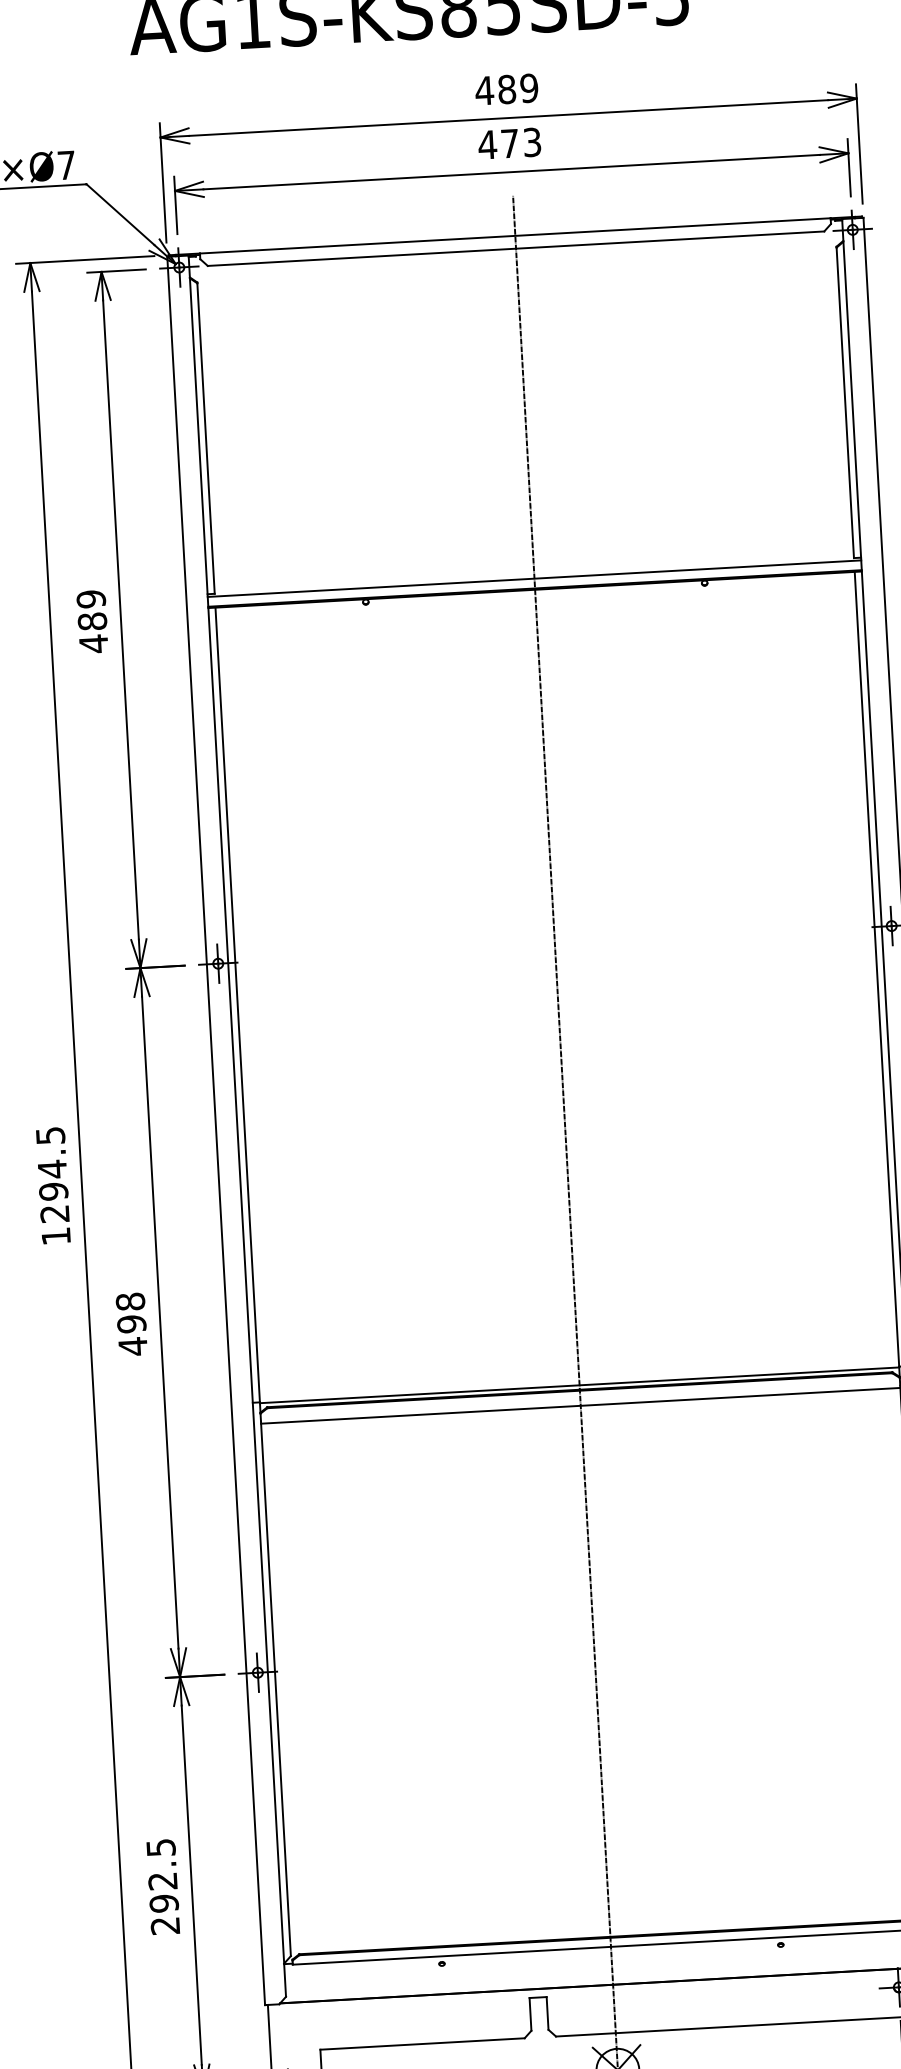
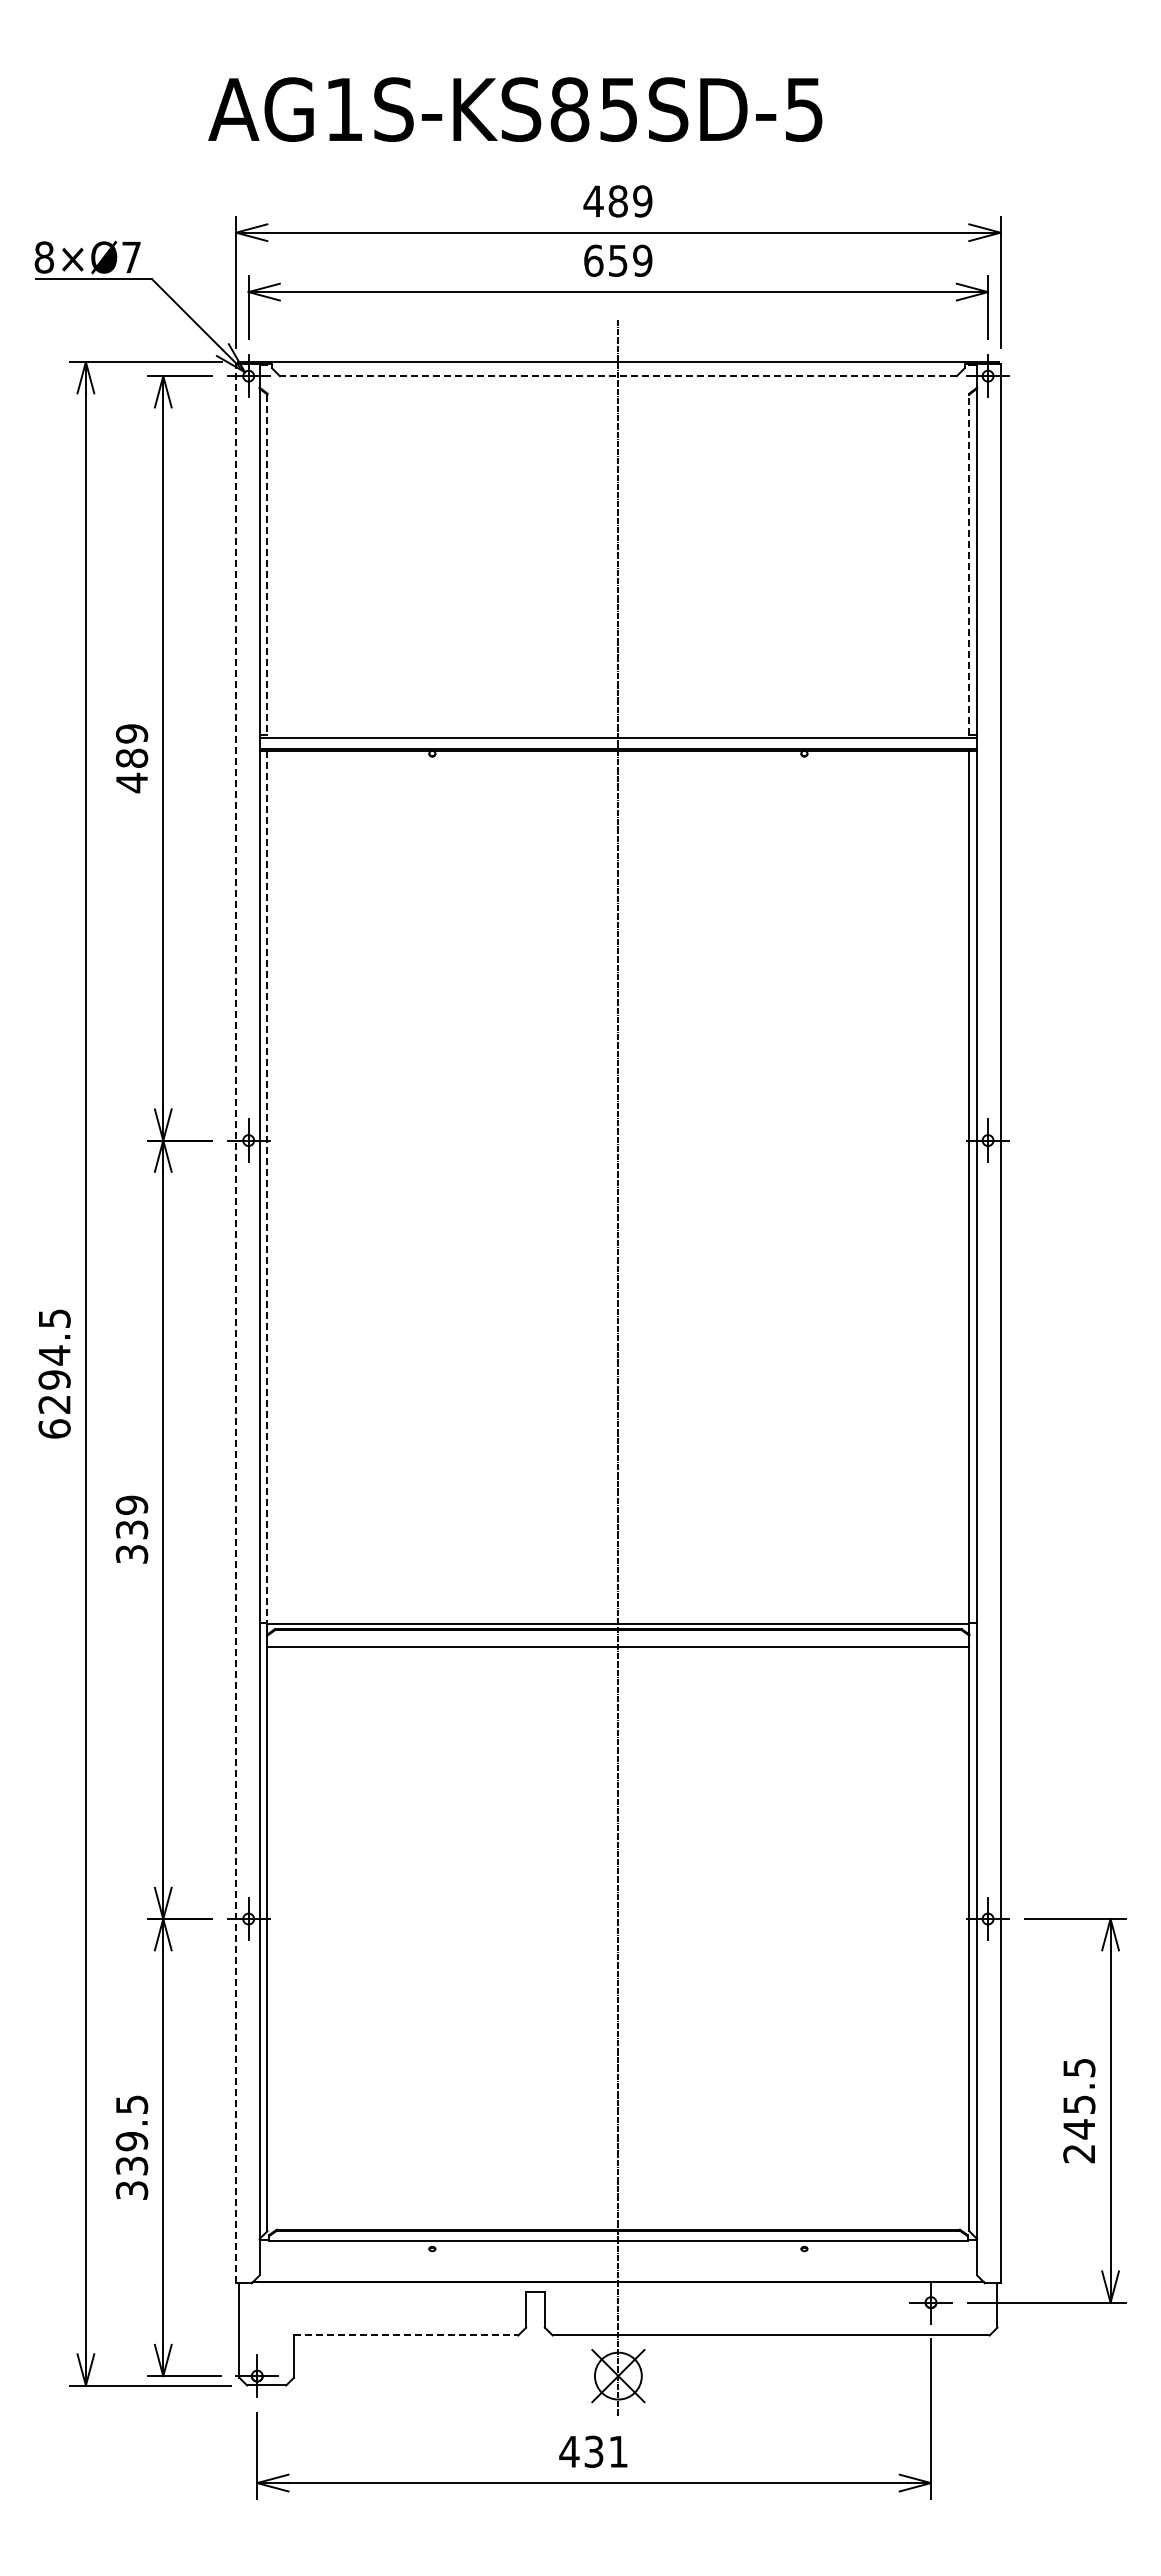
text: (509, 143) -> (617, 260), 473 -> 659
line: (515, 249) -> (617, 376), solid -> dashed
line: (845, 402) -> (969, 564), solid -> dashed
line: (206, 439) -> (267, 565), solid -> dashed
line: (237, 1005) -> (267, 1187), solid -> dashed
line: (216, 1130) -> (236, 1323), solid -> dashed
text: (56, 1235) -> (54, 1428), 1294.5 -> 6294.5
text: (131, 1323) -> (131, 1529), 498 -> 339
text: (164, 1903) -> (132, 2165), 292.5 -> 339.5
line: (422, 2044) -> (406, 2335), solid -> dashed

